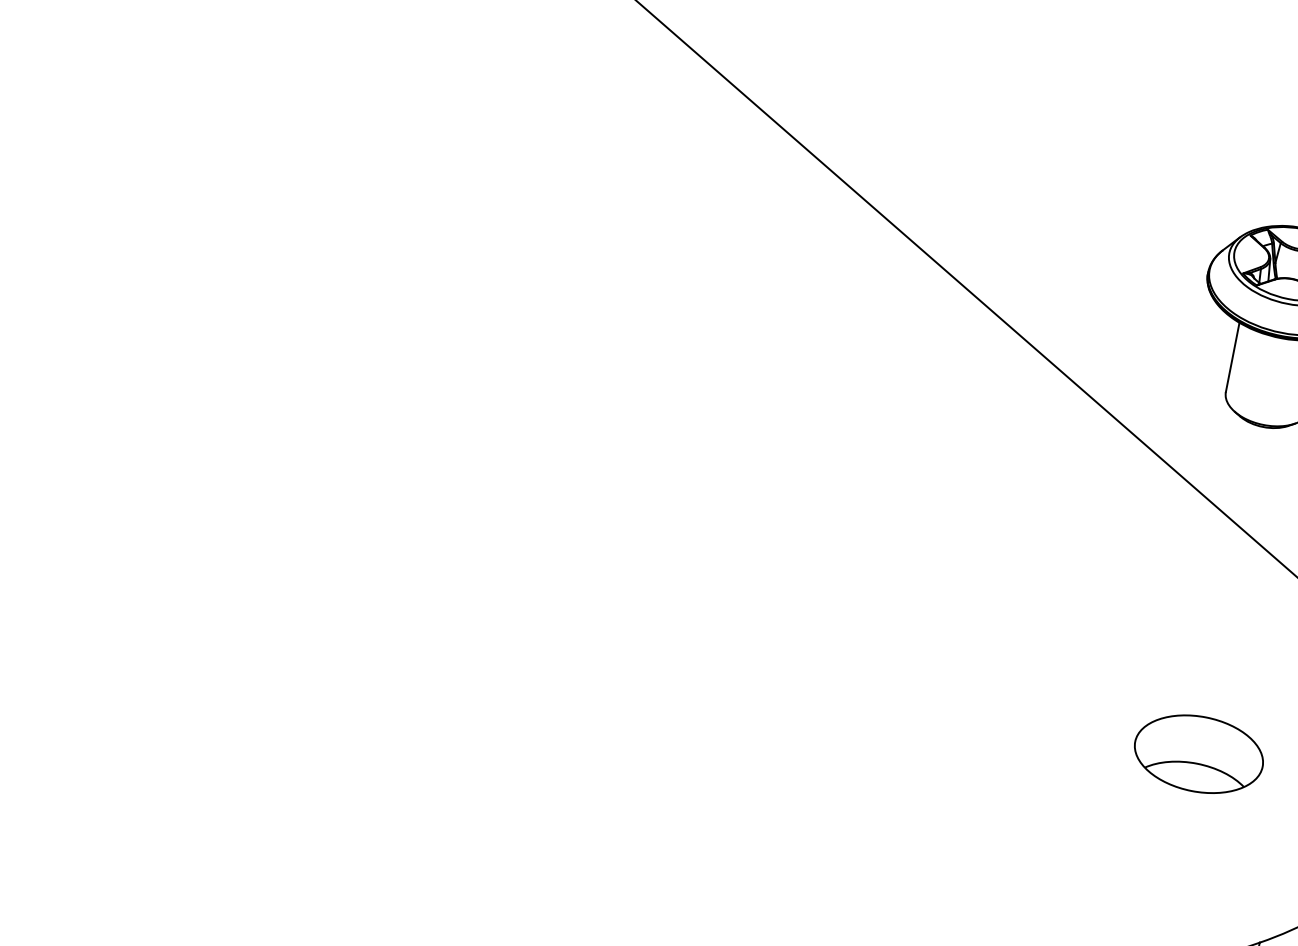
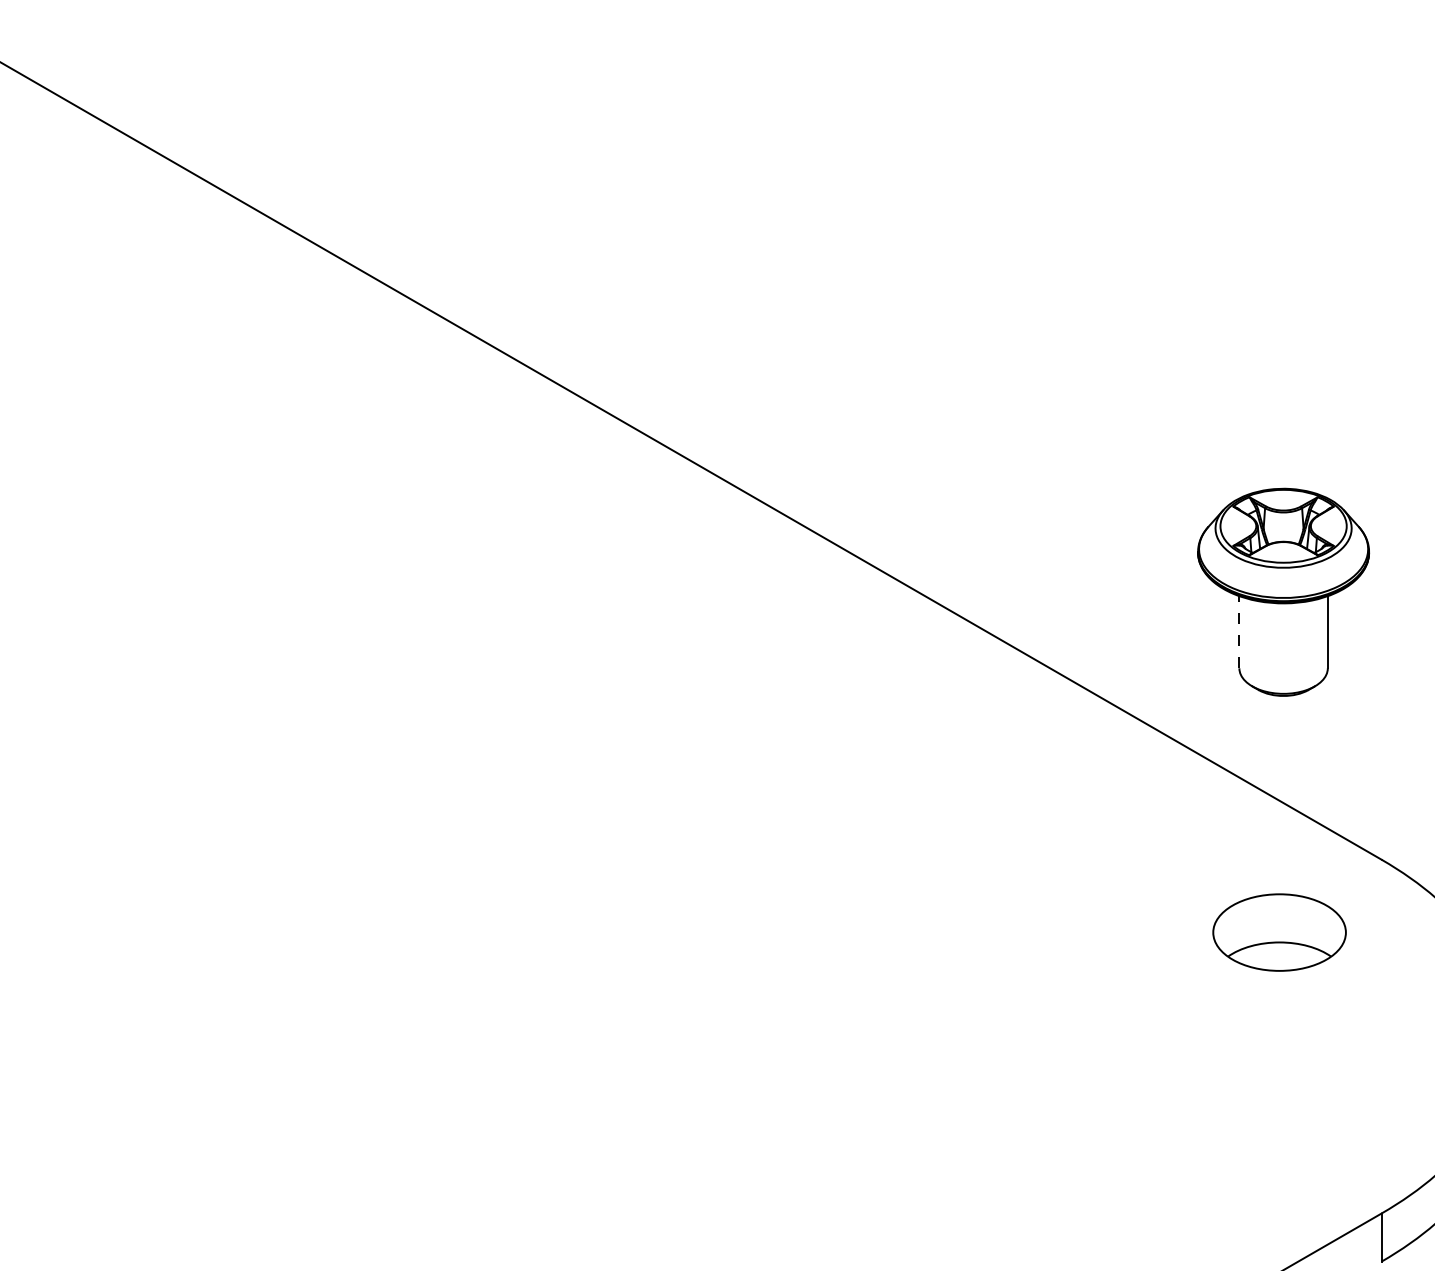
line: (1232, 356) -> (1239, 631), solid -> dashed
part: (1198, 754) -> (1279, 932), moved

